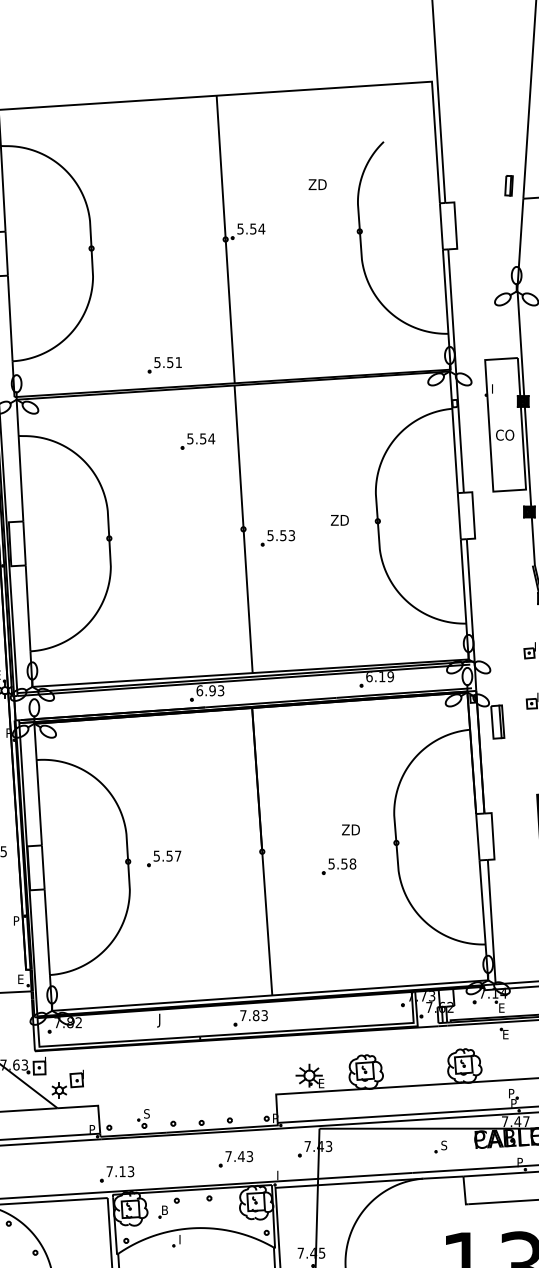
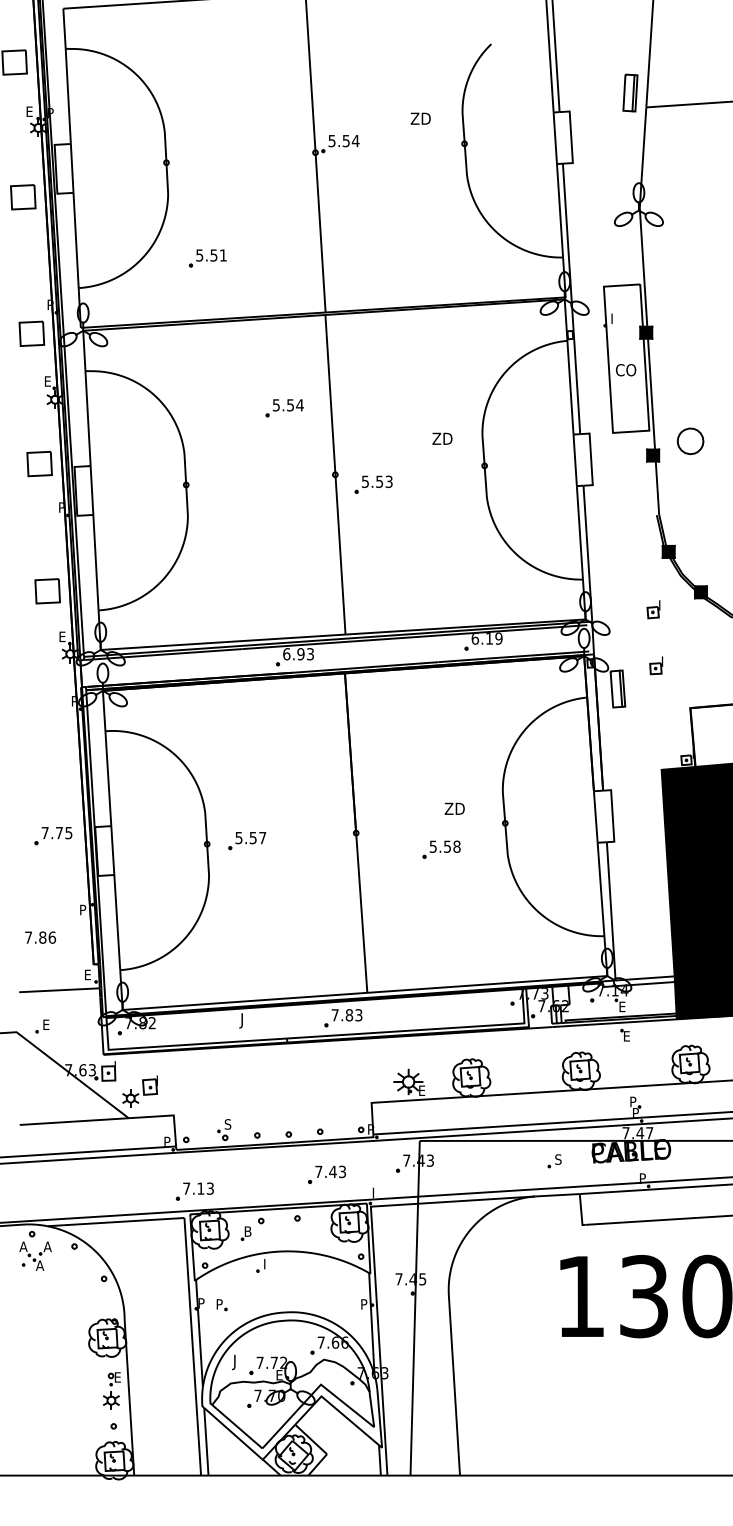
text: (317, 184) -> (420, 118), moved
part: (509, 185) -> (630, 92), size x1.67
part: (164, 365) -> (207, 258), moved
part: (197, 441) -> (284, 408), moved
text: (339, 520) -> (442, 438), moved

